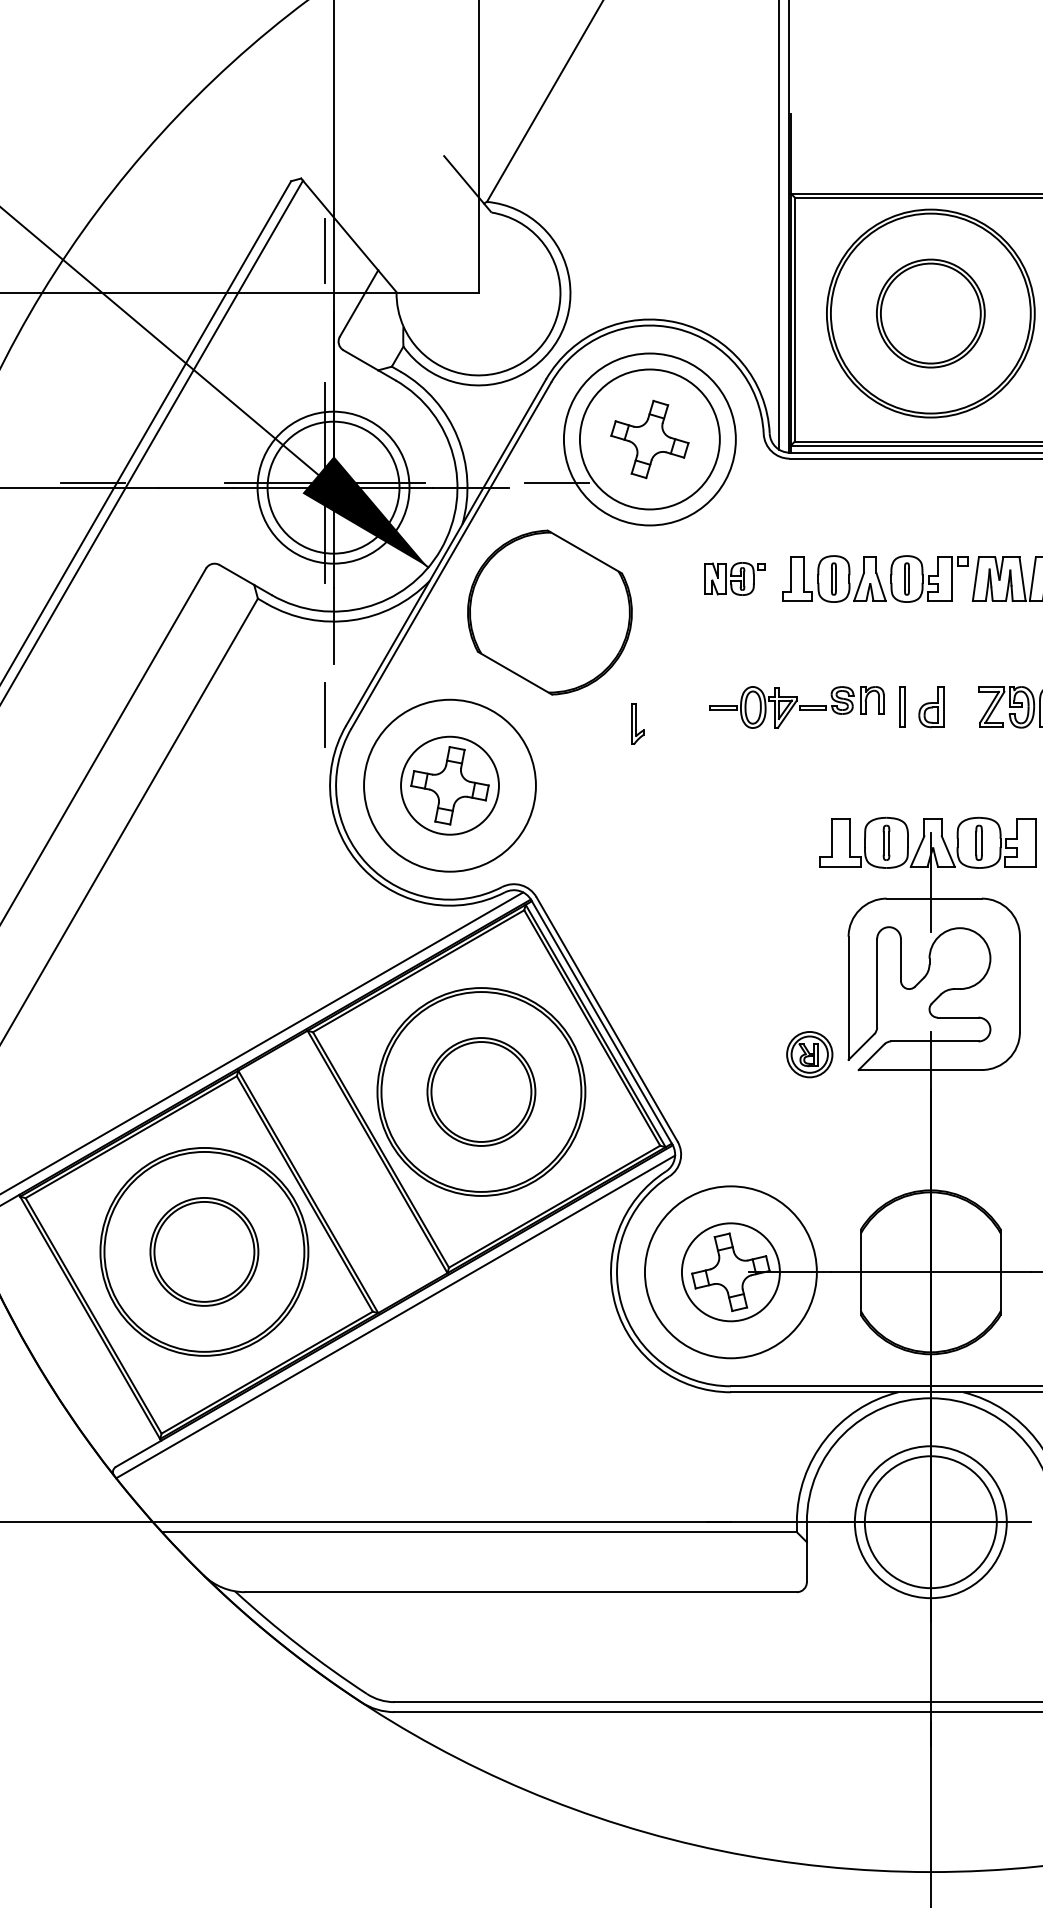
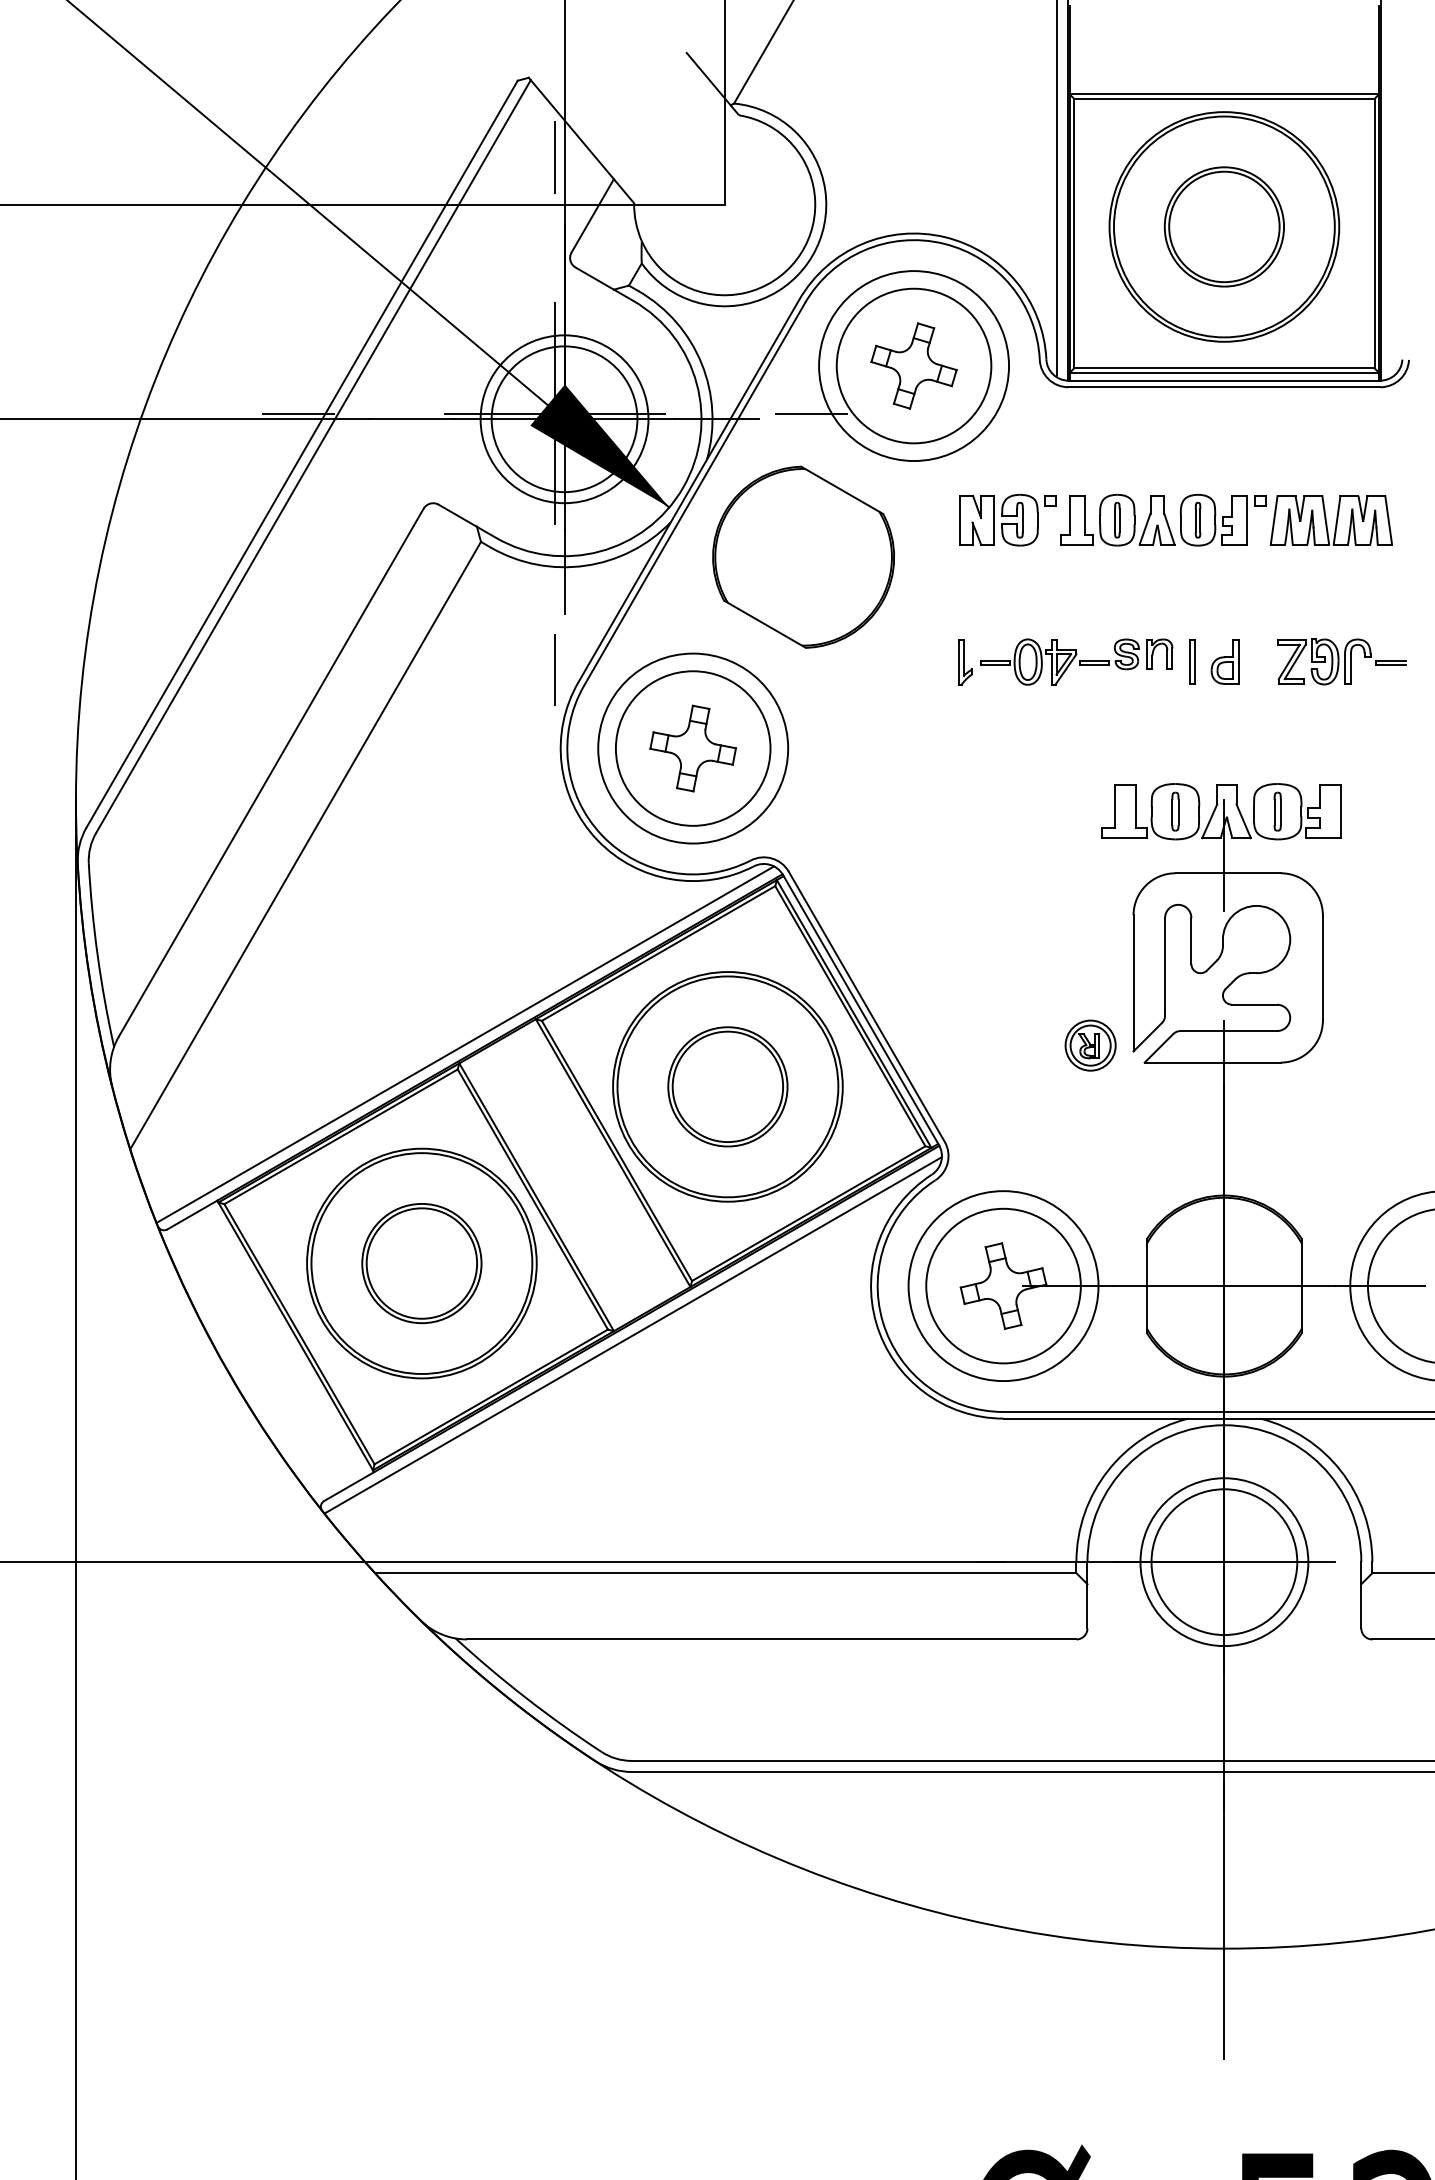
part: (734, 578) -> (1007, 519), size x1.43
part: (637, 724) -> (965, 662), moved
circle: (449, 785) -> (692, 748), size x1.43
circle: (730, 1271) -> (1003, 1285), size x1.43

